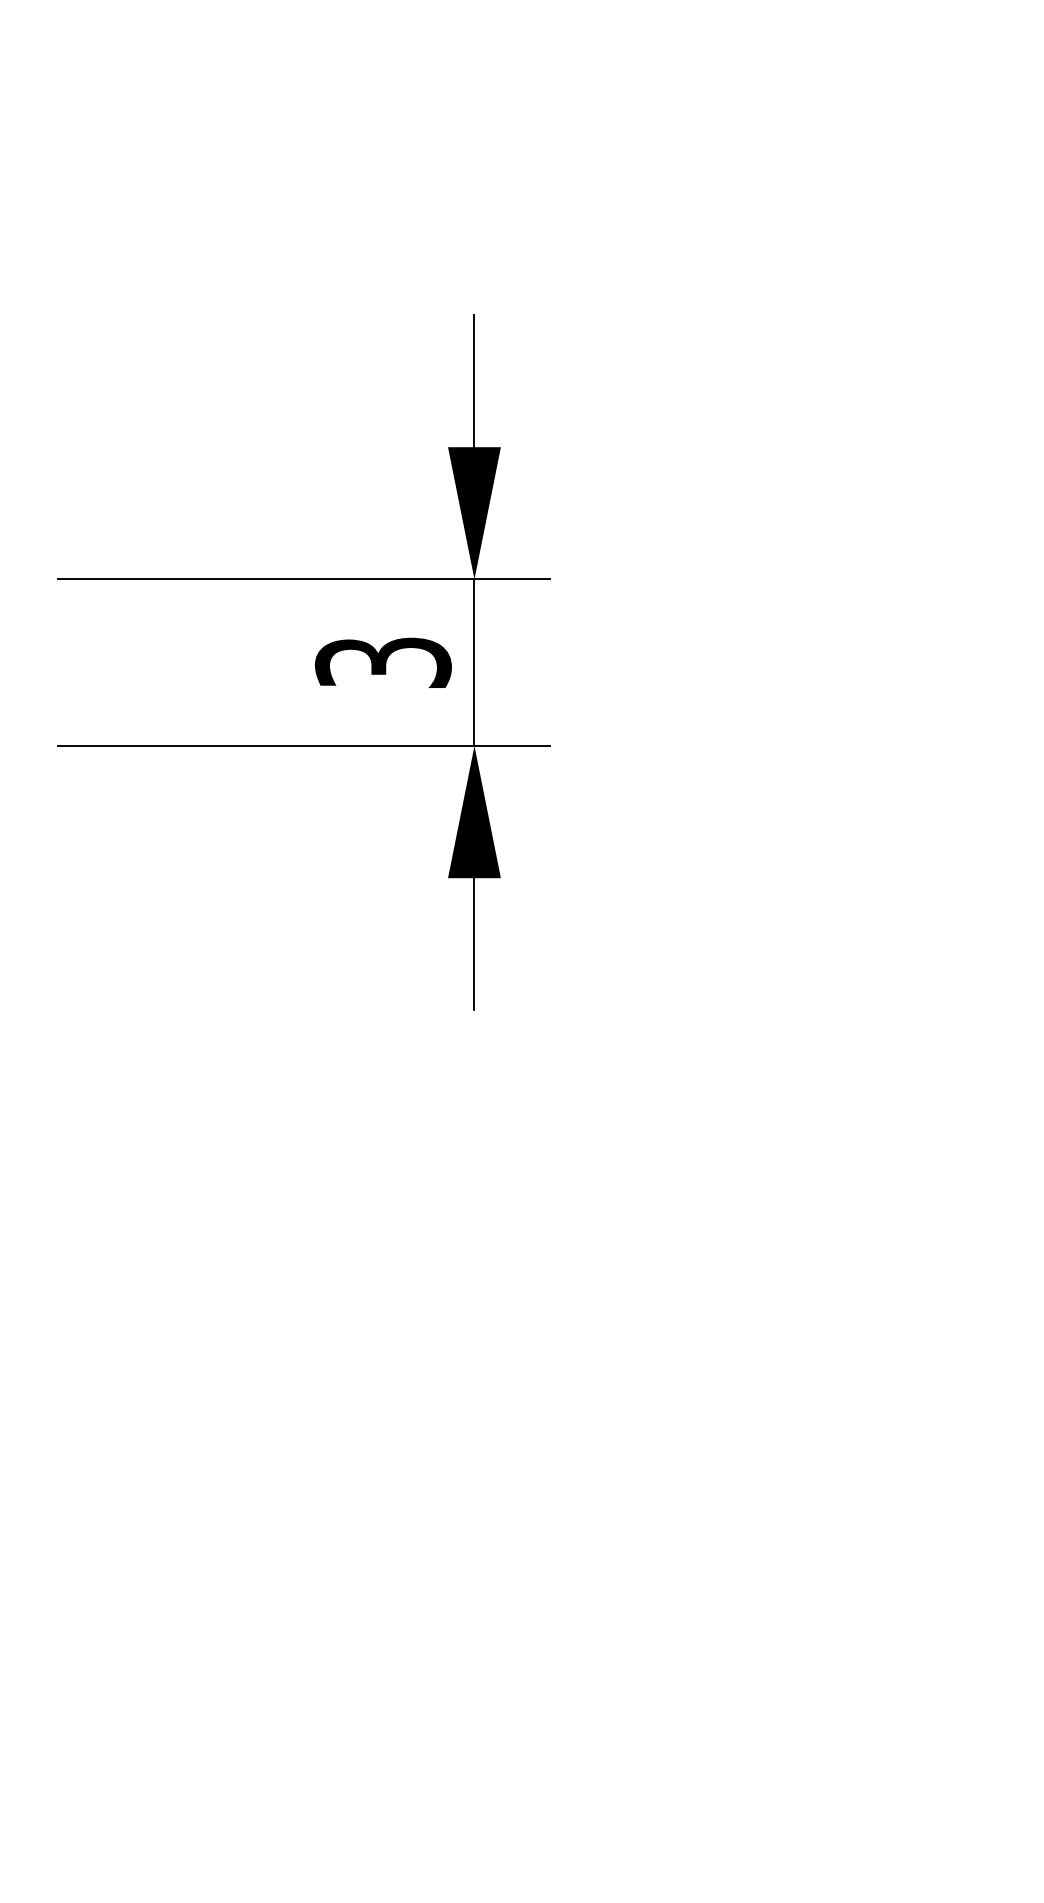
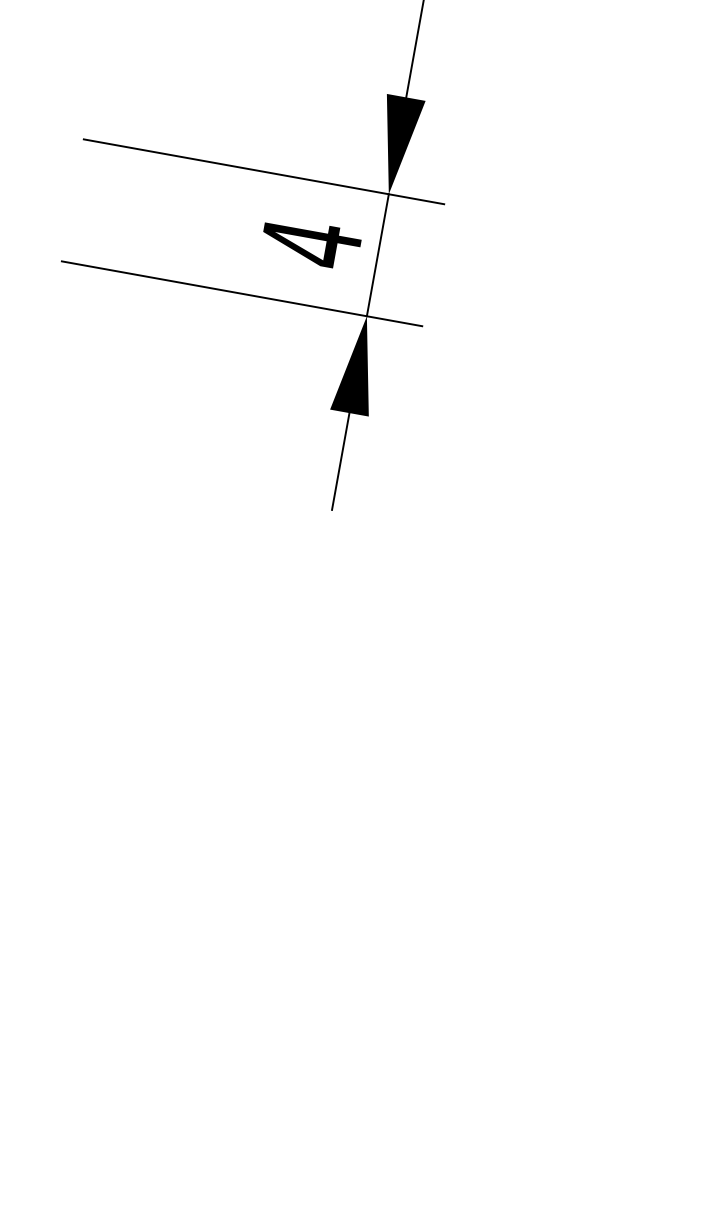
text: (383, 662) -> (311, 243), 3 -> 4

